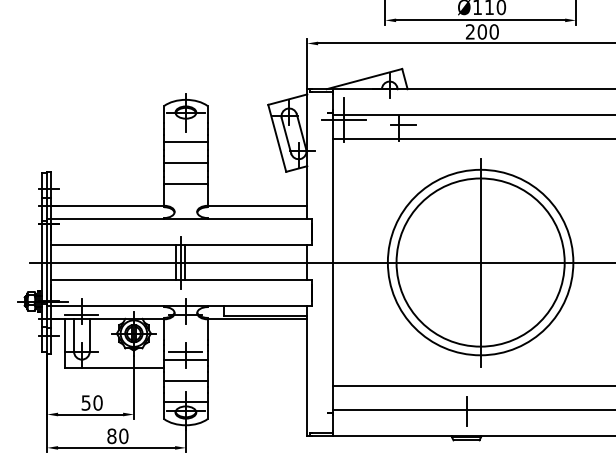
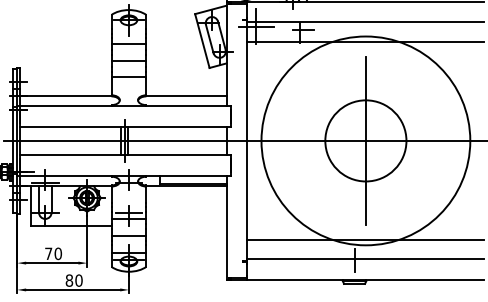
circle: (480, 262) -> (365, 140), size x0.6
circle: (480, 262) -> (365, 140), size x1.4
text: (85, 402) -> (48, 253), 50 -> 70

